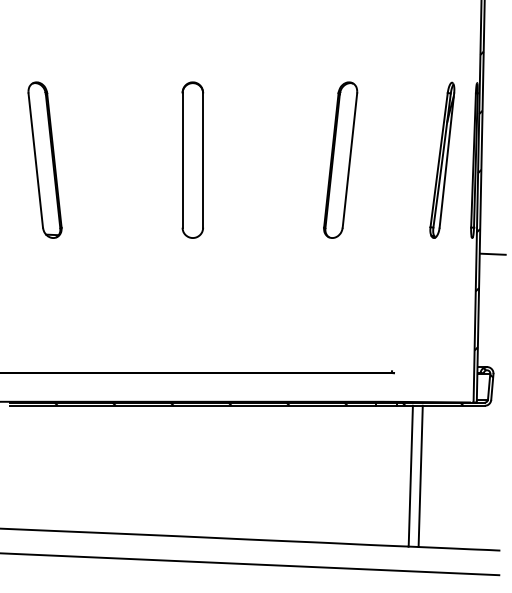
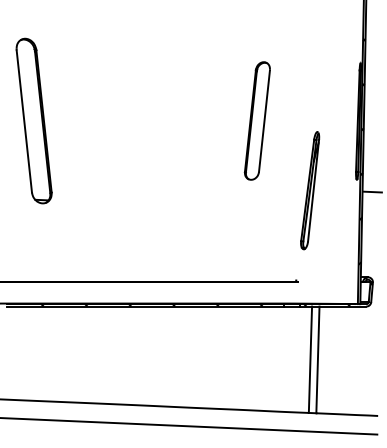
part: (44, 159) -> (33, 120), size x1.4
part: (192, 159) -> (145, 120), removed
part: (442, 159) -> (310, 190), moved

